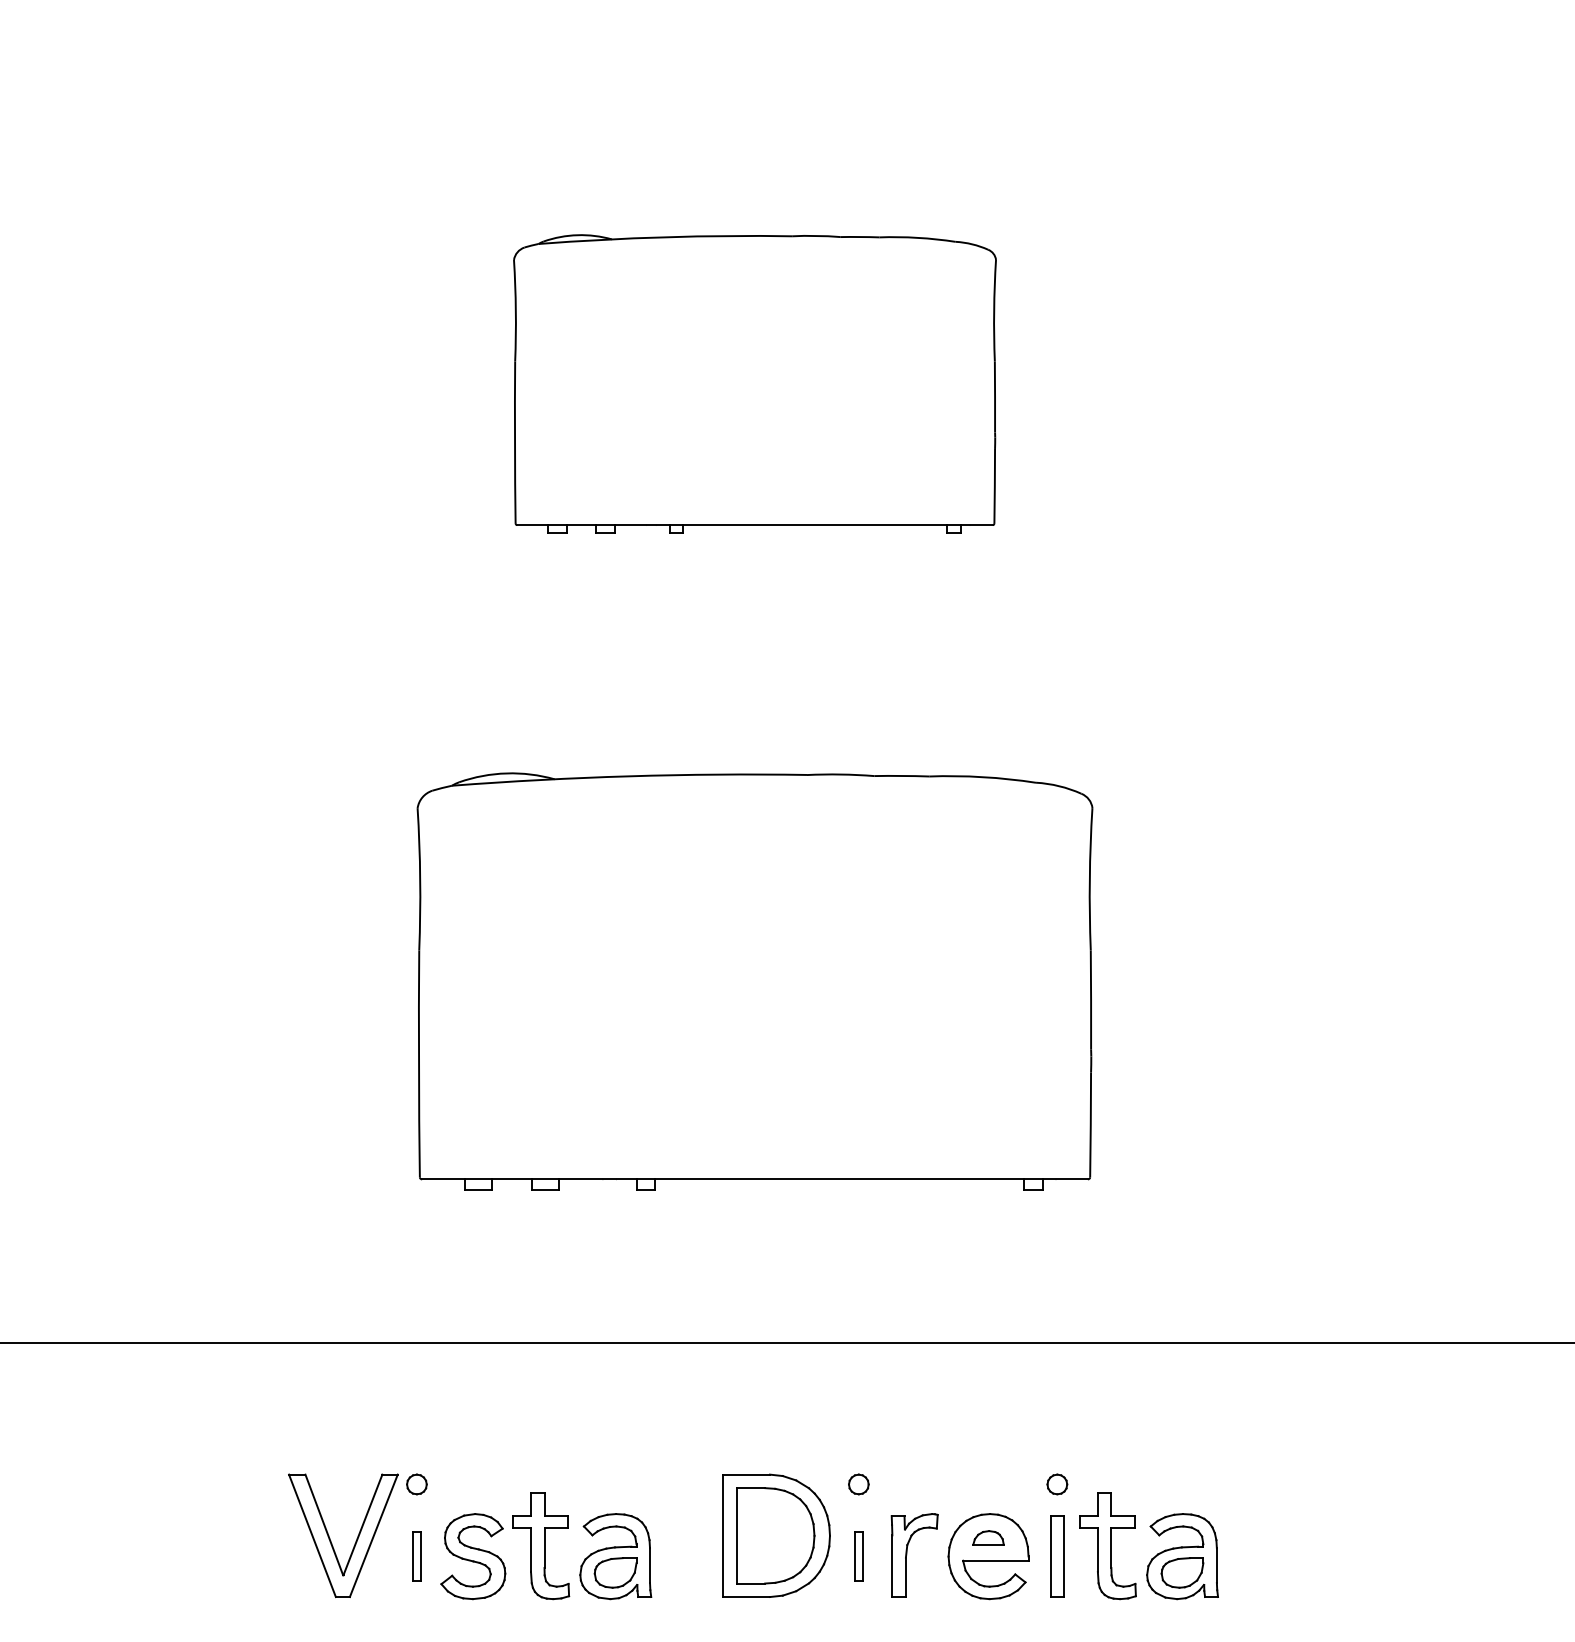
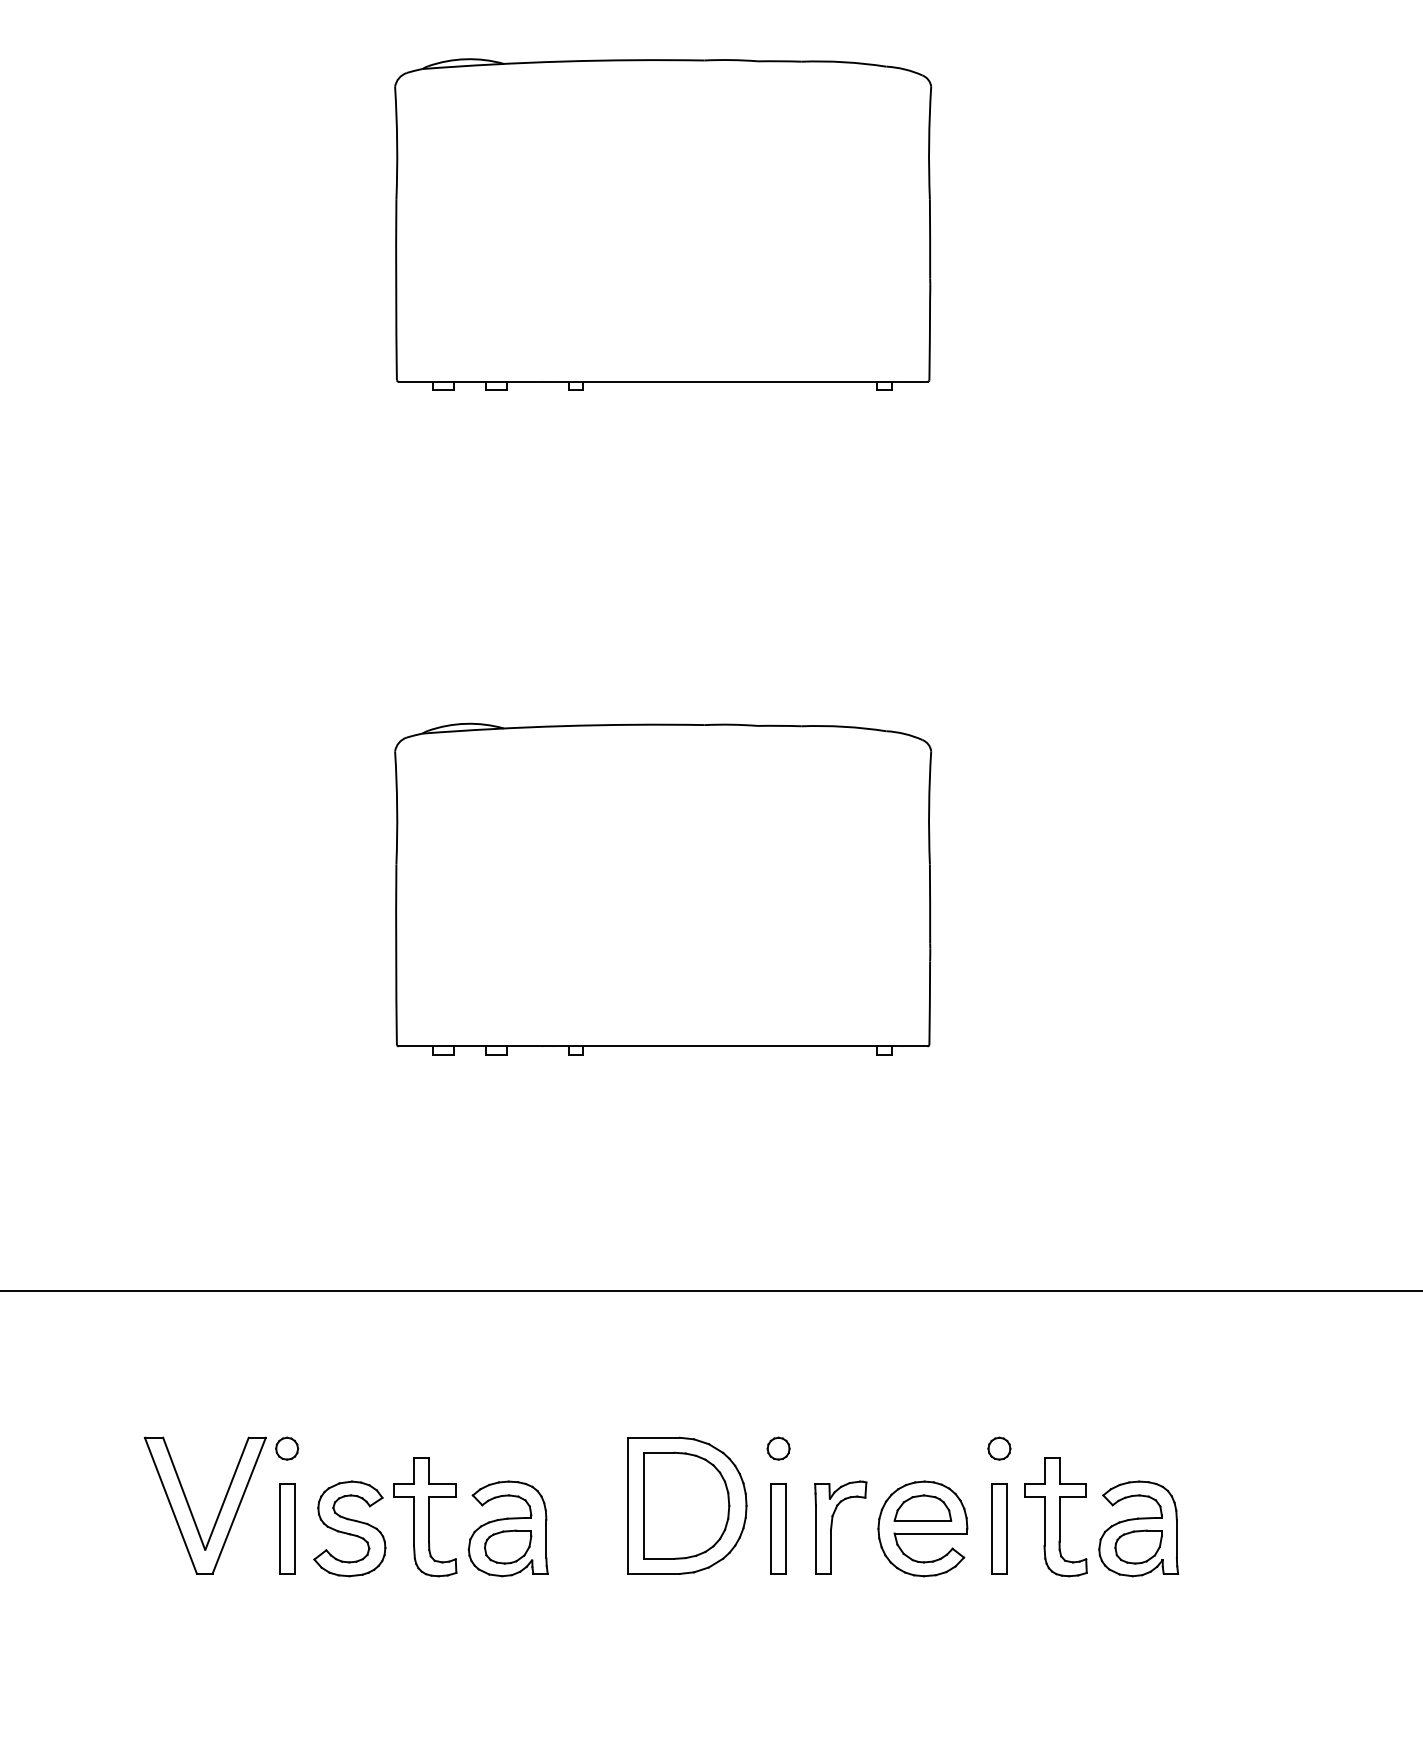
part: (754, 980) -> (662, 888), size x0.71
part: (988, 1537) -> (922, 1507), size x1.67
part: (416, 1556) -> (286, 1528), size x1.67
part: (858, 1556) -> (778, 1528), size x1.67

